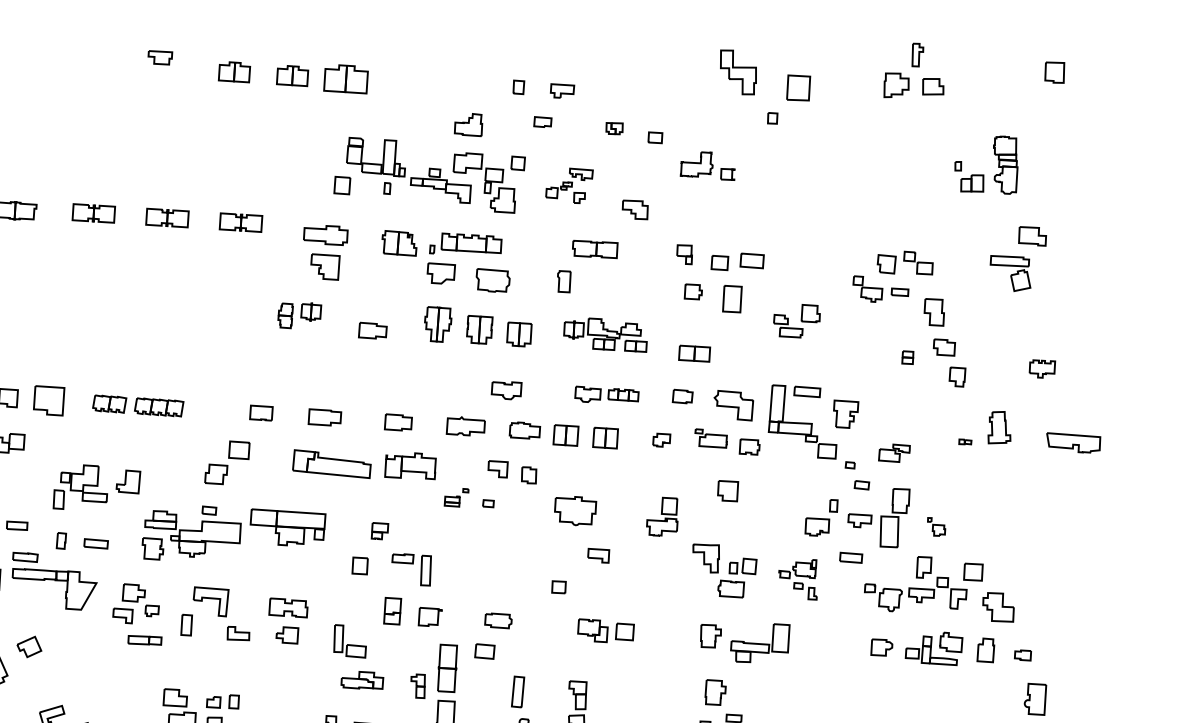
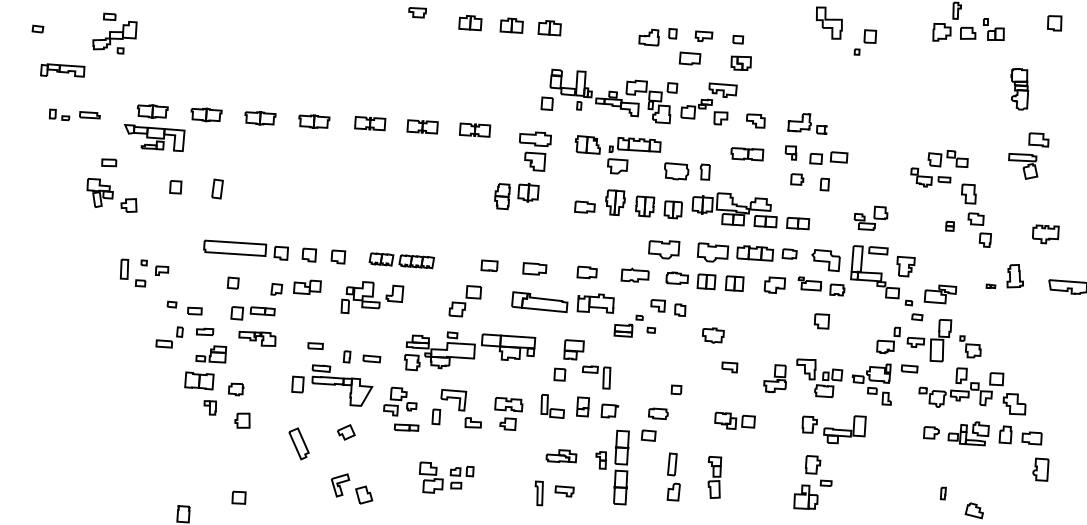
part: (345, 79) -> (549, 28), size x0.71
part: (789, 99) -> (865, 42), size x0.71
part: (542, 122) -> (689, 58), size x1.67
part: (467, 124) -> (648, 37), moved
part: (613, 127) -> (740, 62), size x1.67
part: (655, 137) -> (738, 39), moved
part: (707, 165) -> (807, 123), moved
part: (968, 176) -> (993, 29), moved
part: (568, 185) -> (708, 103), size x1.67
part: (595, 249) -> (747, 154), moved
part: (492, 280) -> (676, 171), moved
part: (731, 298) -> (824, 184), size x0.62
part: (299, 315) -> (516, 196), size x1.43
part: (796, 319) -> (870, 217), moved
part: (372, 329) -> (584, 206), moved
part: (605, 335) -> (734, 210), size x1.43
part: (1041, 369) -> (1045, 234), size x1.43
part: (507, 390) -> (664, 249), size x1.43
part: (606, 394) -> (735, 252), size x1.67
part: (49, 400) -> (338, 256), size x0.62
part: (661, 439) -> (774, 284), size x1.67
part: (894, 453) -> (940, 294), size x1.43
part: (97, 487) -> (372, 297), moved
part: (456, 496) -> (628, 325), size x1.67
part: (575, 510) -> (713, 335), size x0.71
part: (661, 516) -> (774, 378), moved
part: (936, 526) -> (970, 346), size x1.67
part: (379, 530) -> (573, 349), size x1.67
part: (797, 579) -> (871, 384), size x1.43
part: (558, 586) -> (676, 389), moved
part: (349, 640) -> (552, 405), moved
part: (29, 647) -> (346, 432), moved
part: (1022, 655) -> (1031, 438), size x1.67

